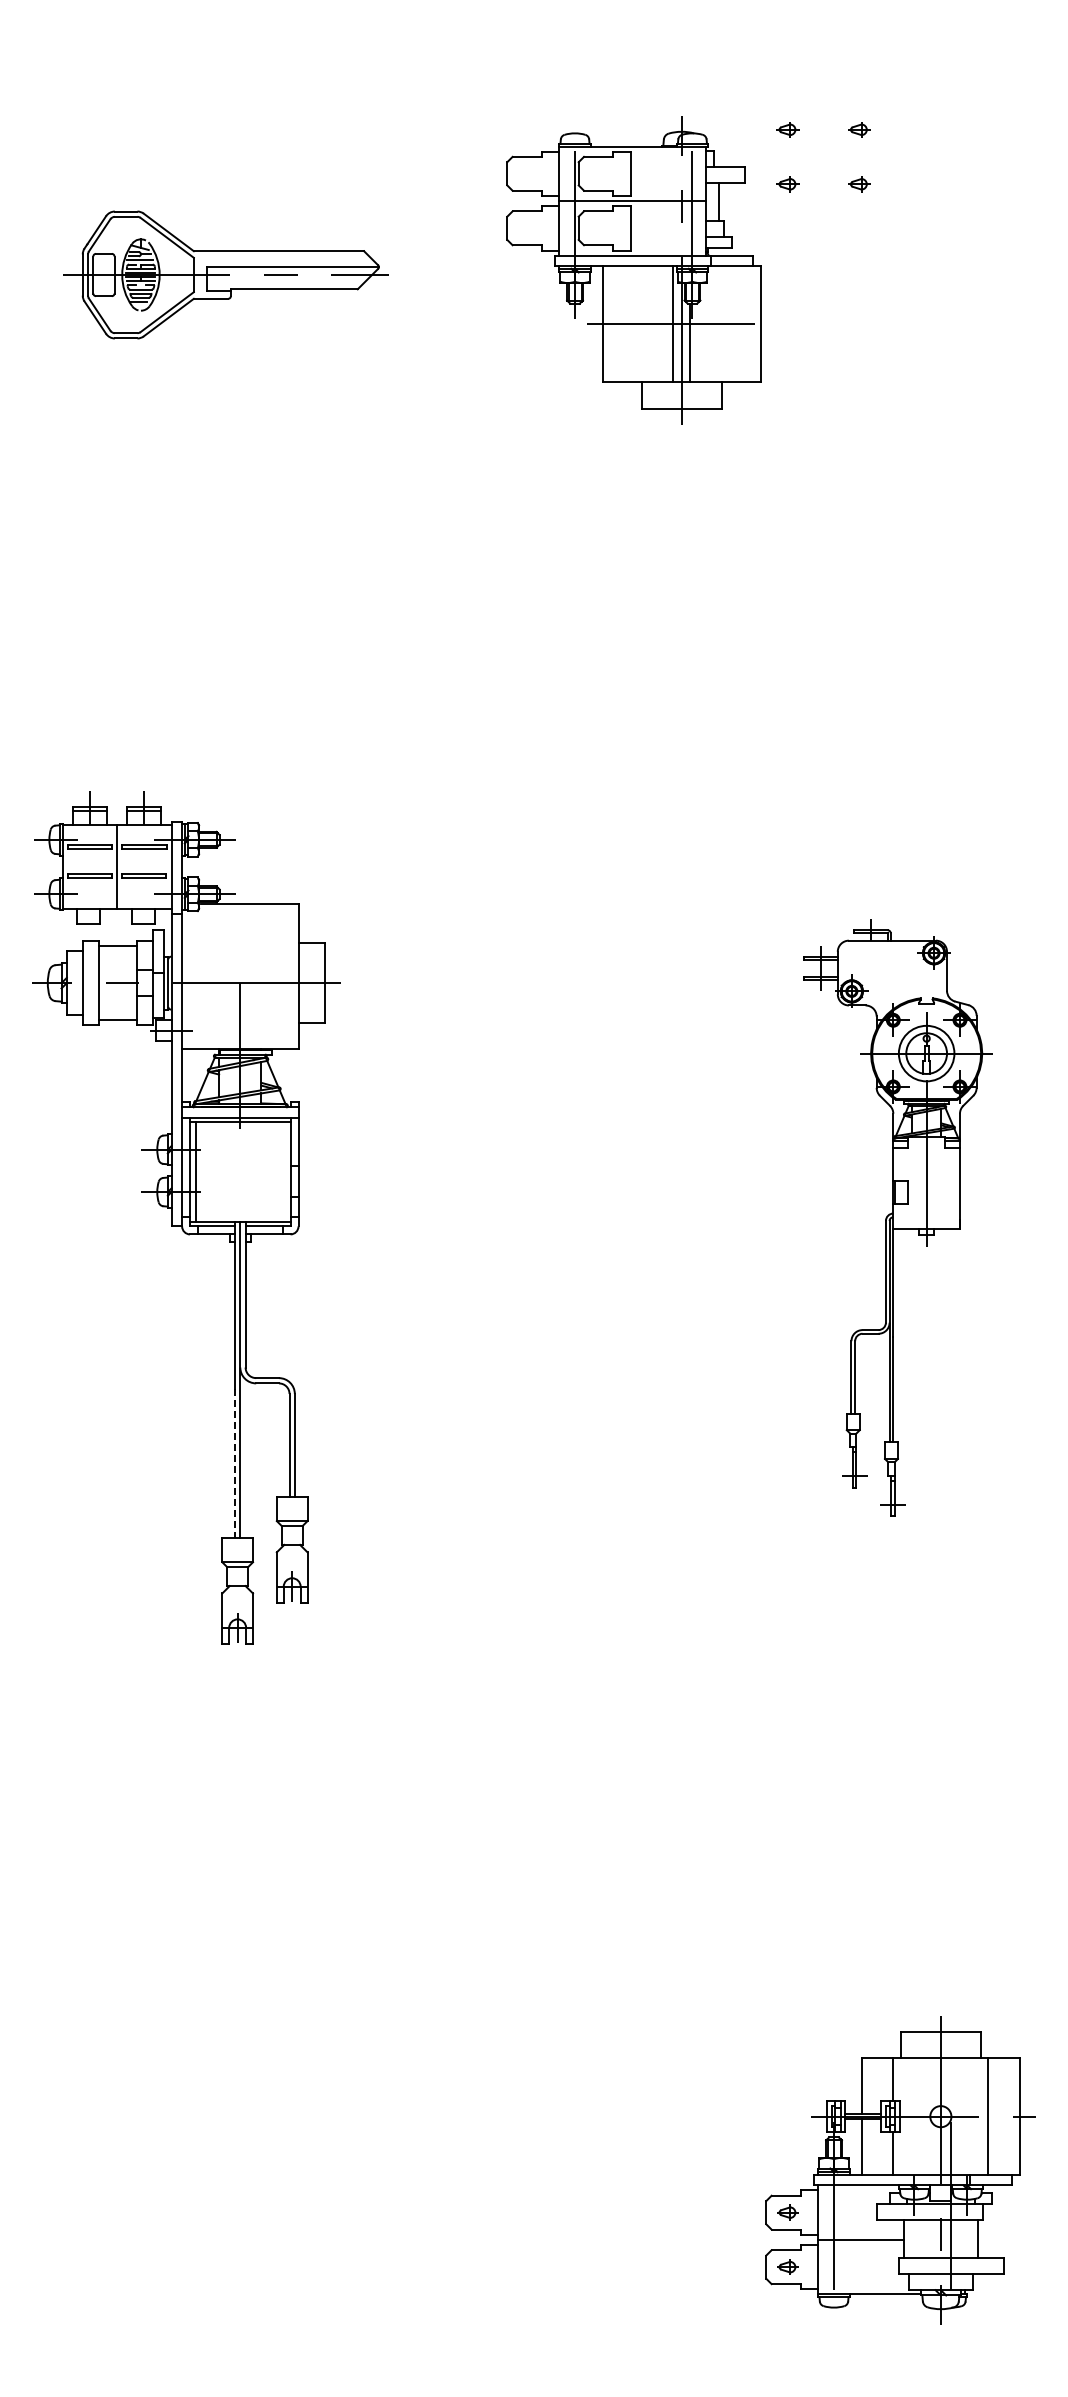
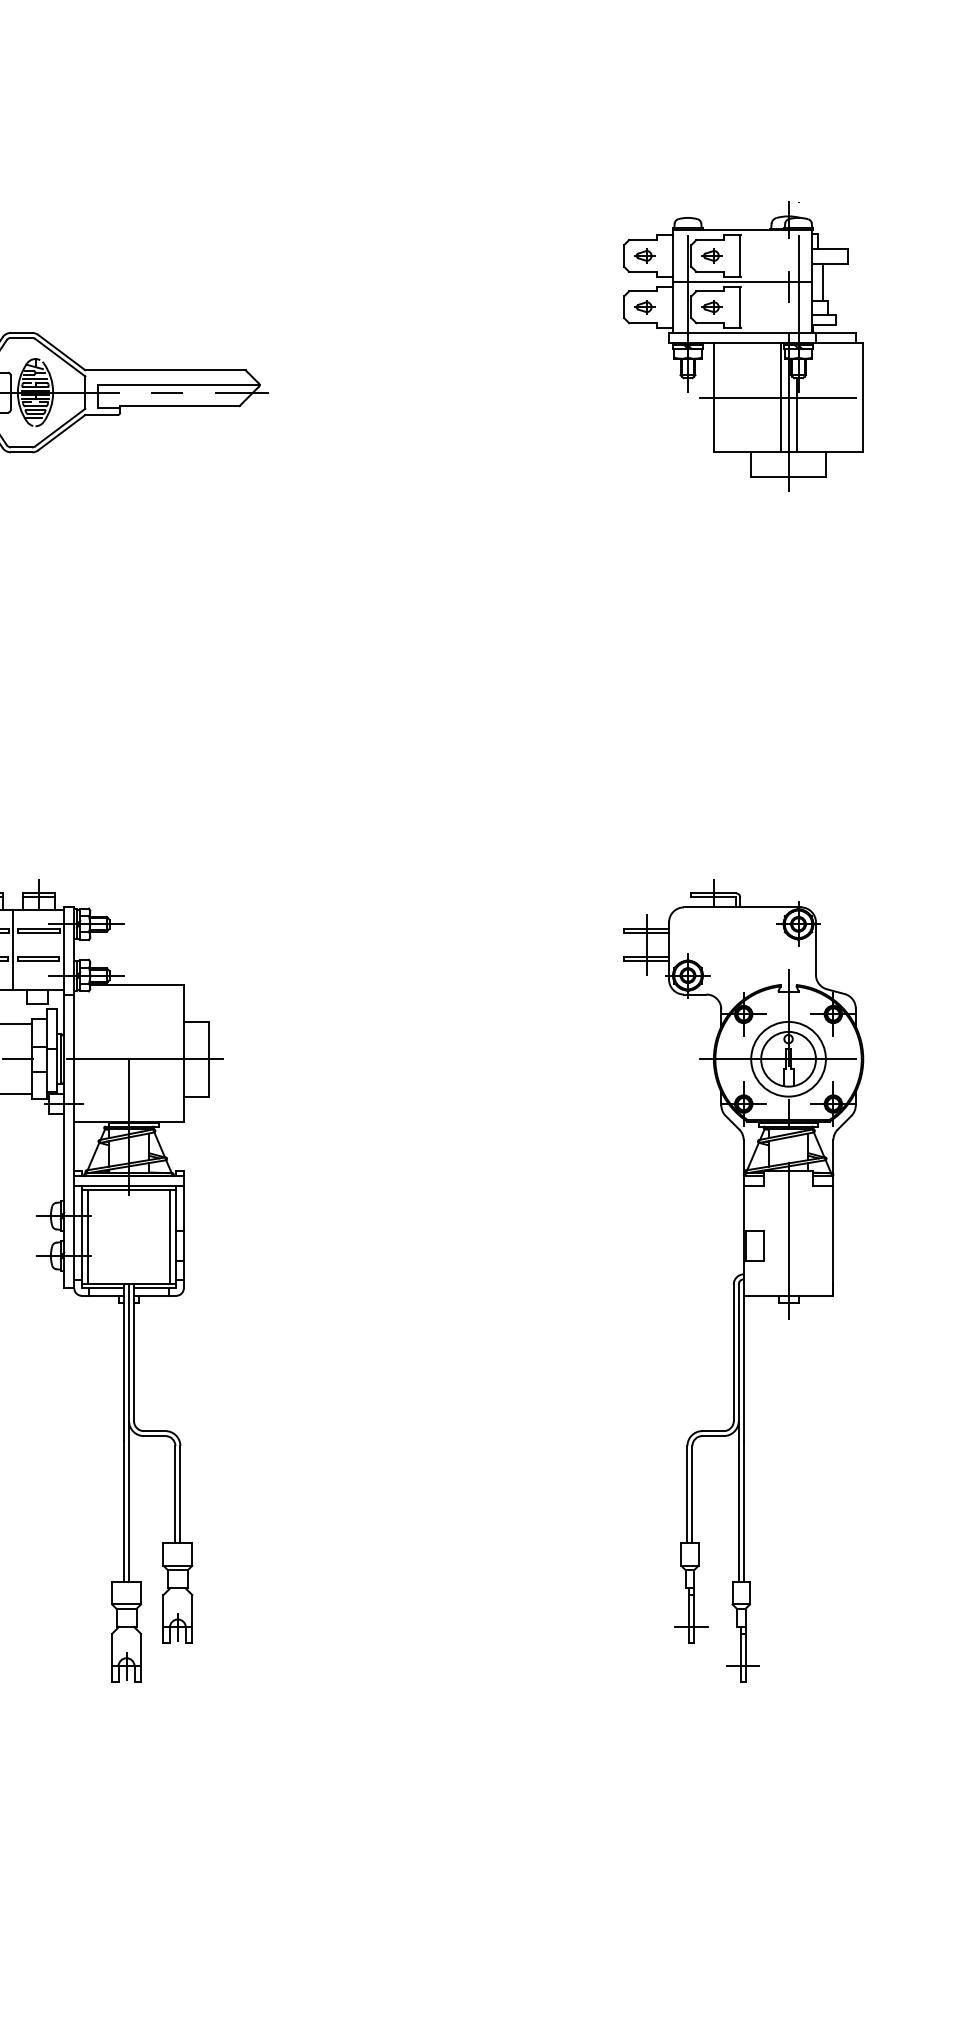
part: (633, 270) -> (743, 346), moved
line: (284, 1172) -> (170, 1237), added
part: (893, 1217) -> (743, 1279), size x1.43
line: (235, 1463) -> (124, 1511), dashed -> solid

